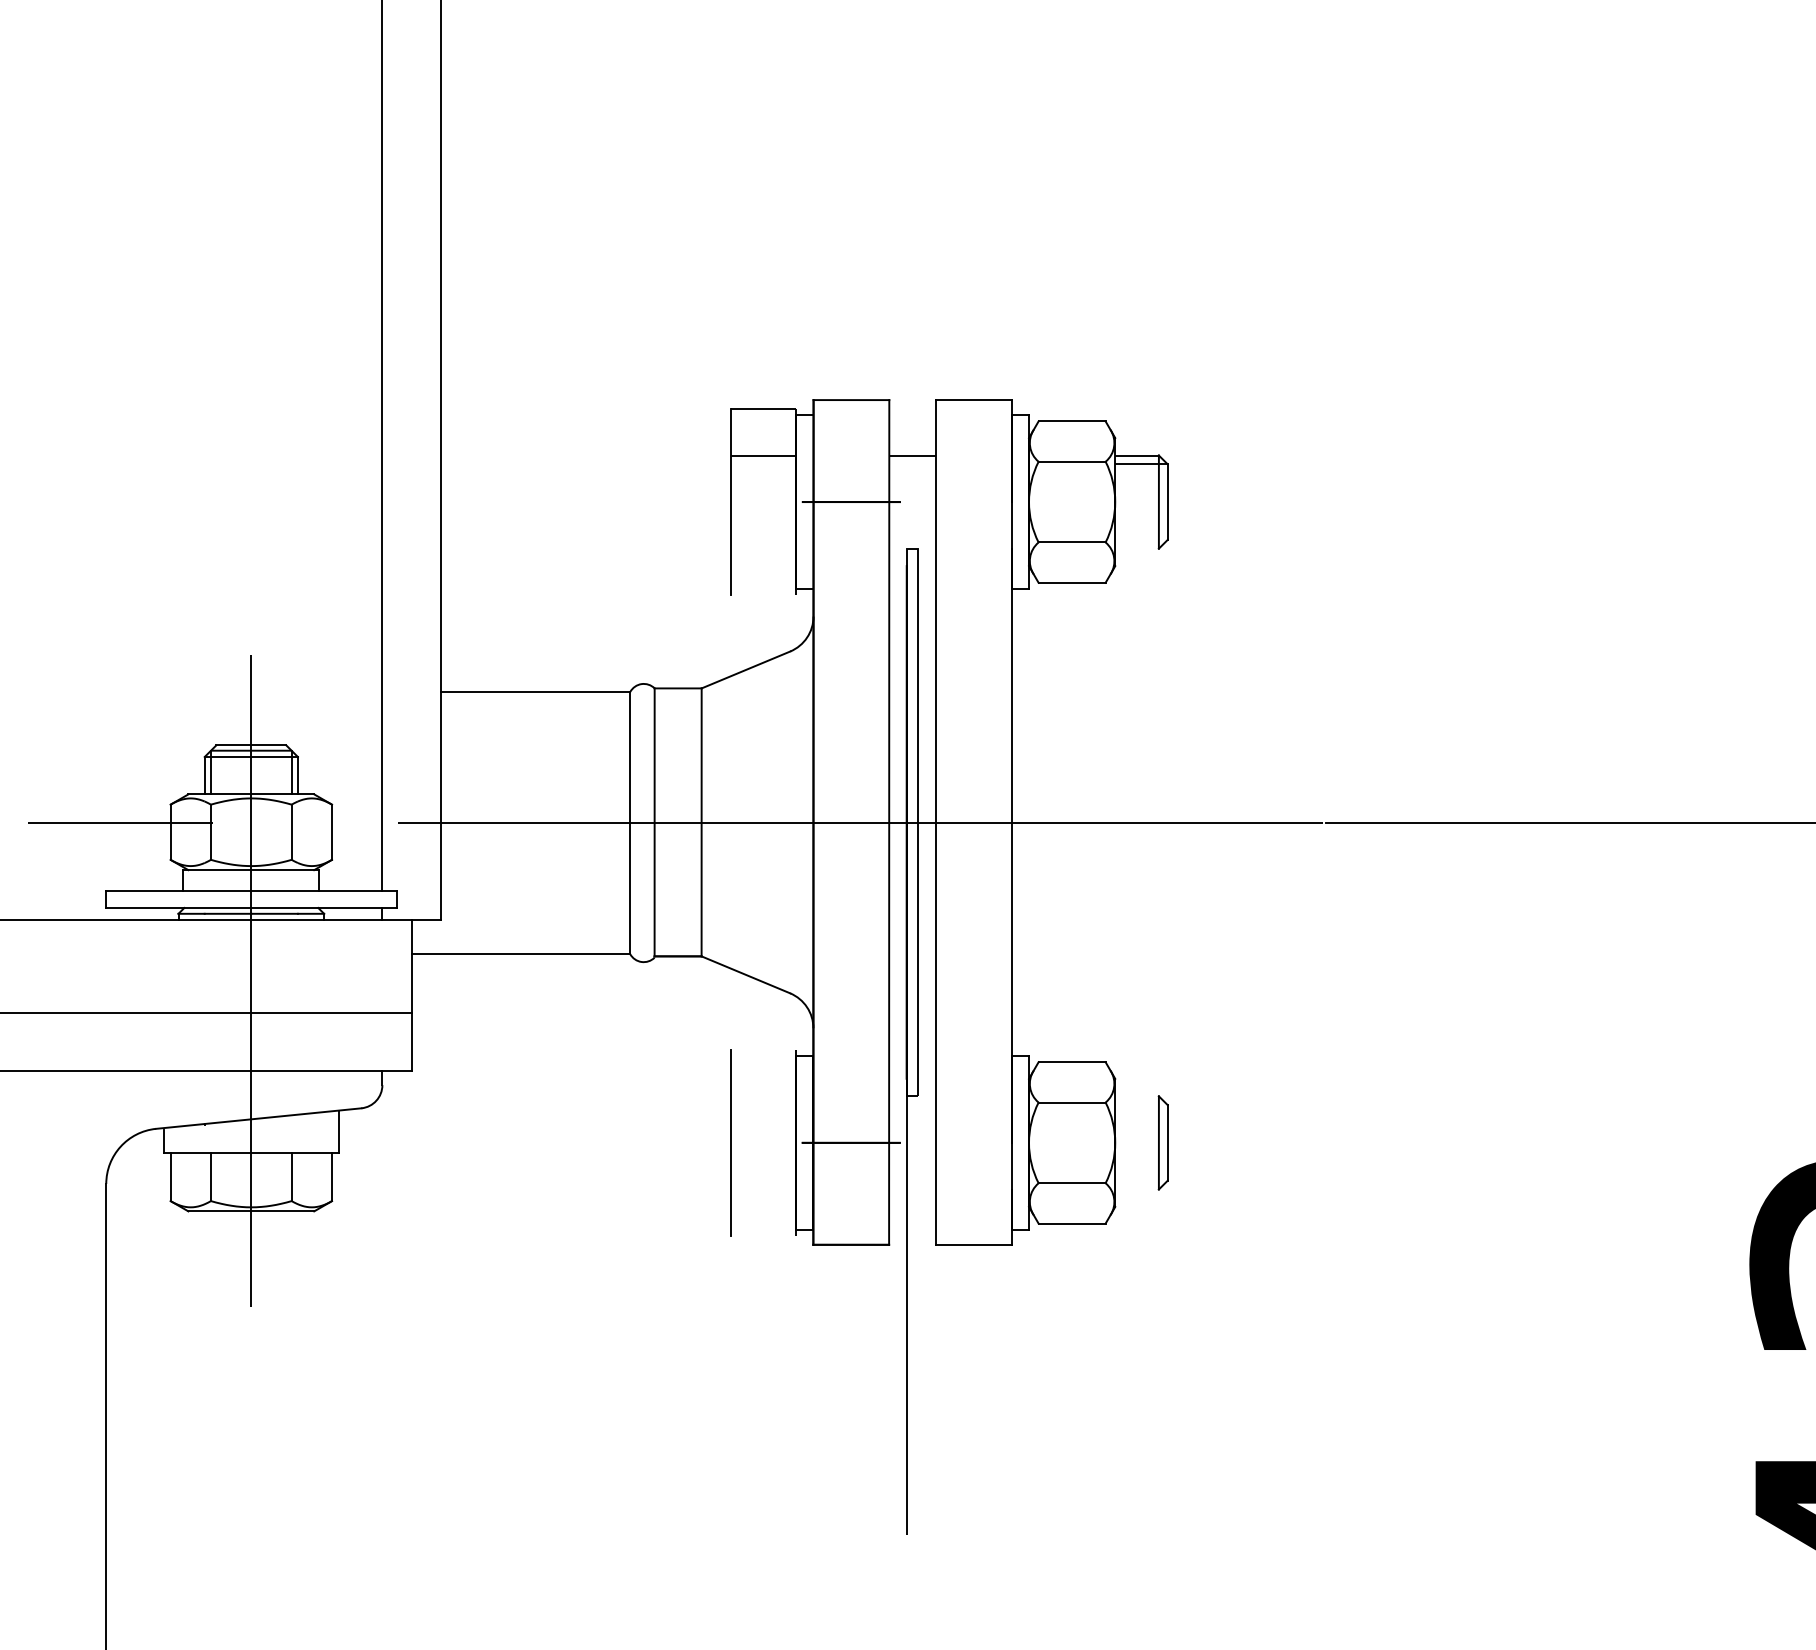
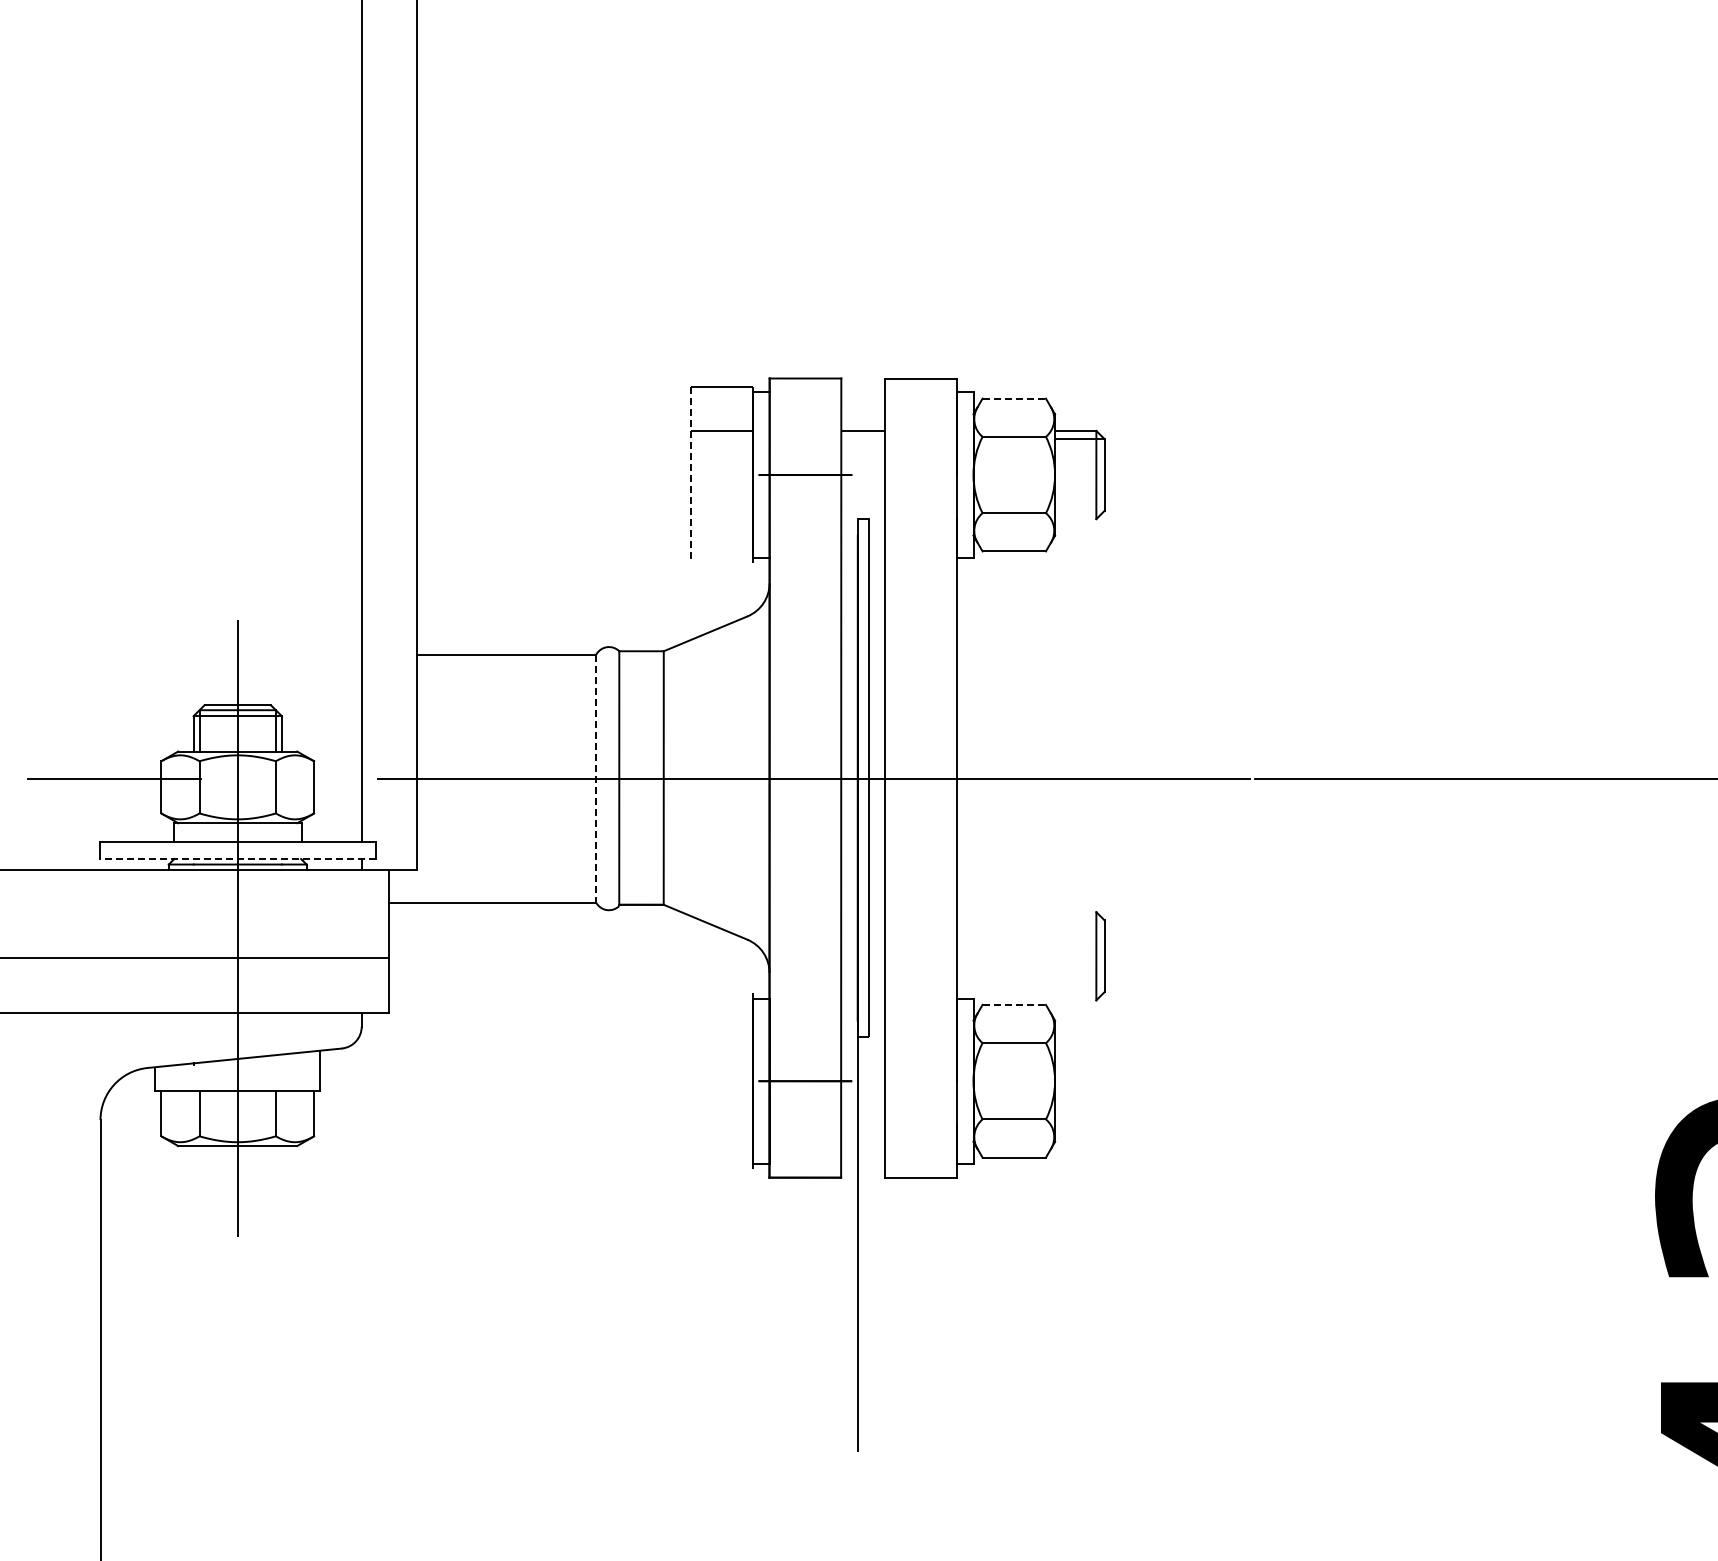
line: (1072, 421) -> (1014, 398), solid -> dashed
line: (730, 502) -> (691, 475), solid -> dashed
line: (630, 823) -> (596, 779), solid -> dashed
line: (251, 908) -> (237, 859), solid -> dashed
line: (1072, 1061) -> (1014, 1004), solid -> dashed
line: (730, 1143) -> (691, 1081), removed
part: (1163, 1143) -> (1100, 956), moved

